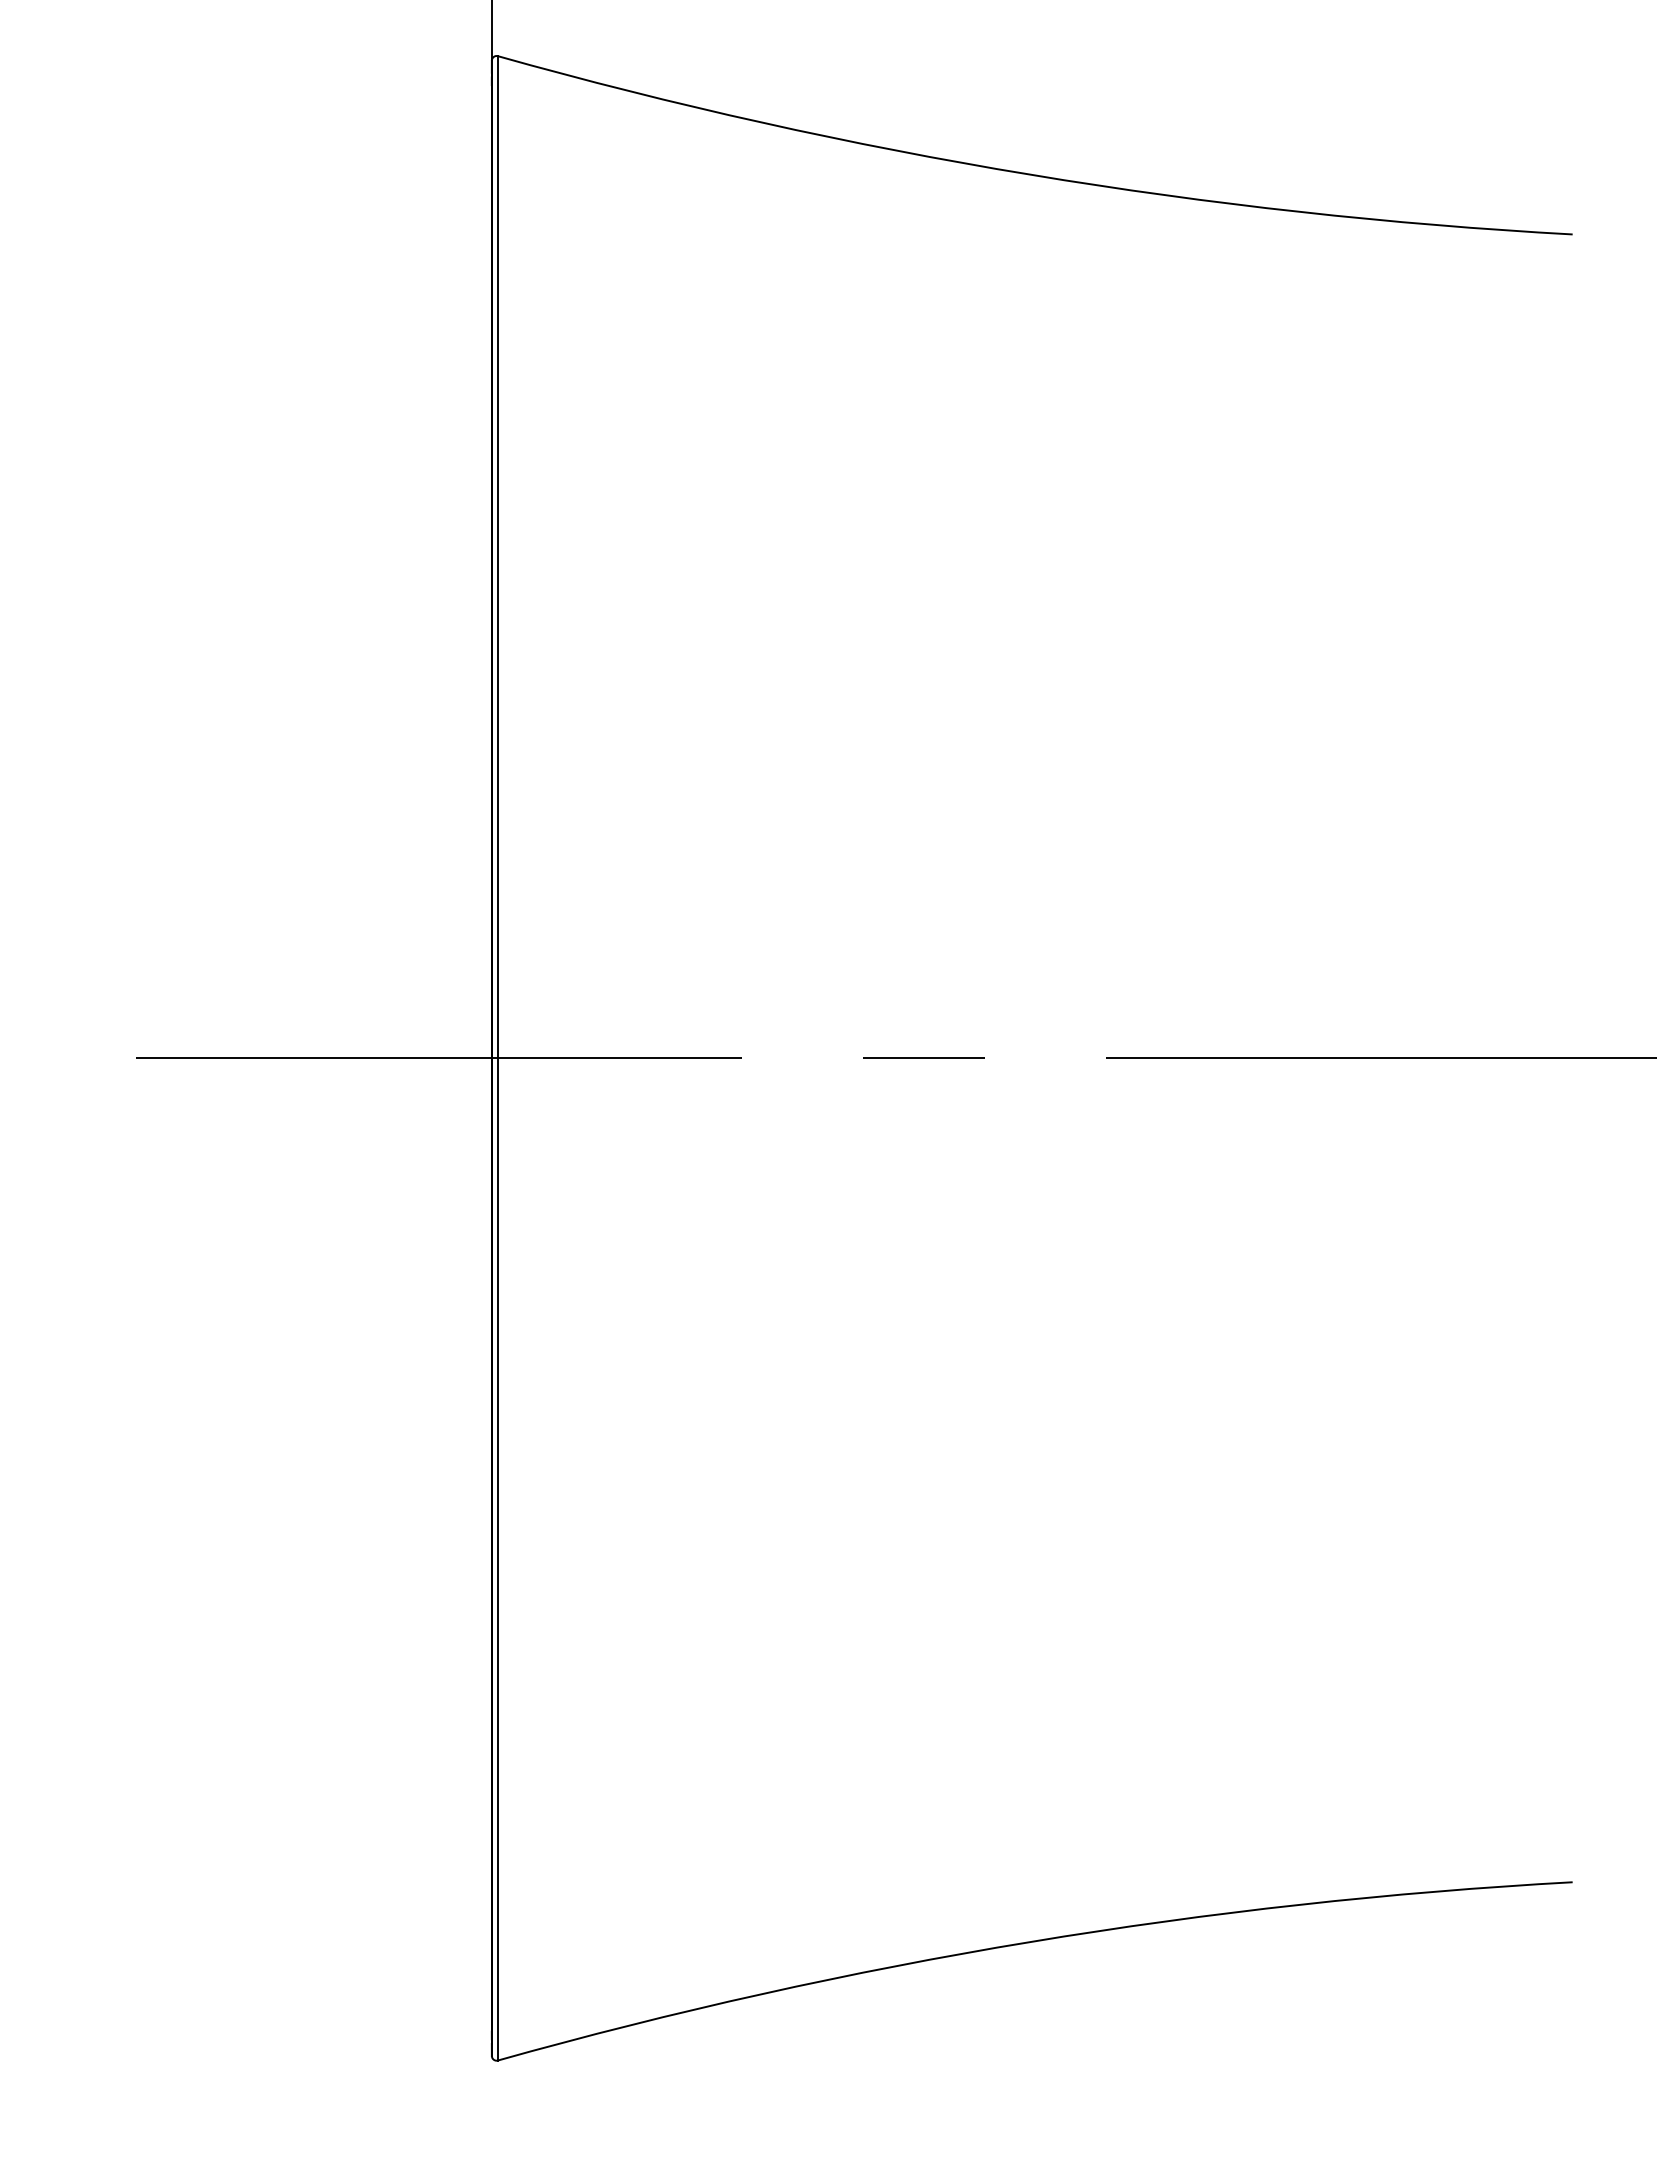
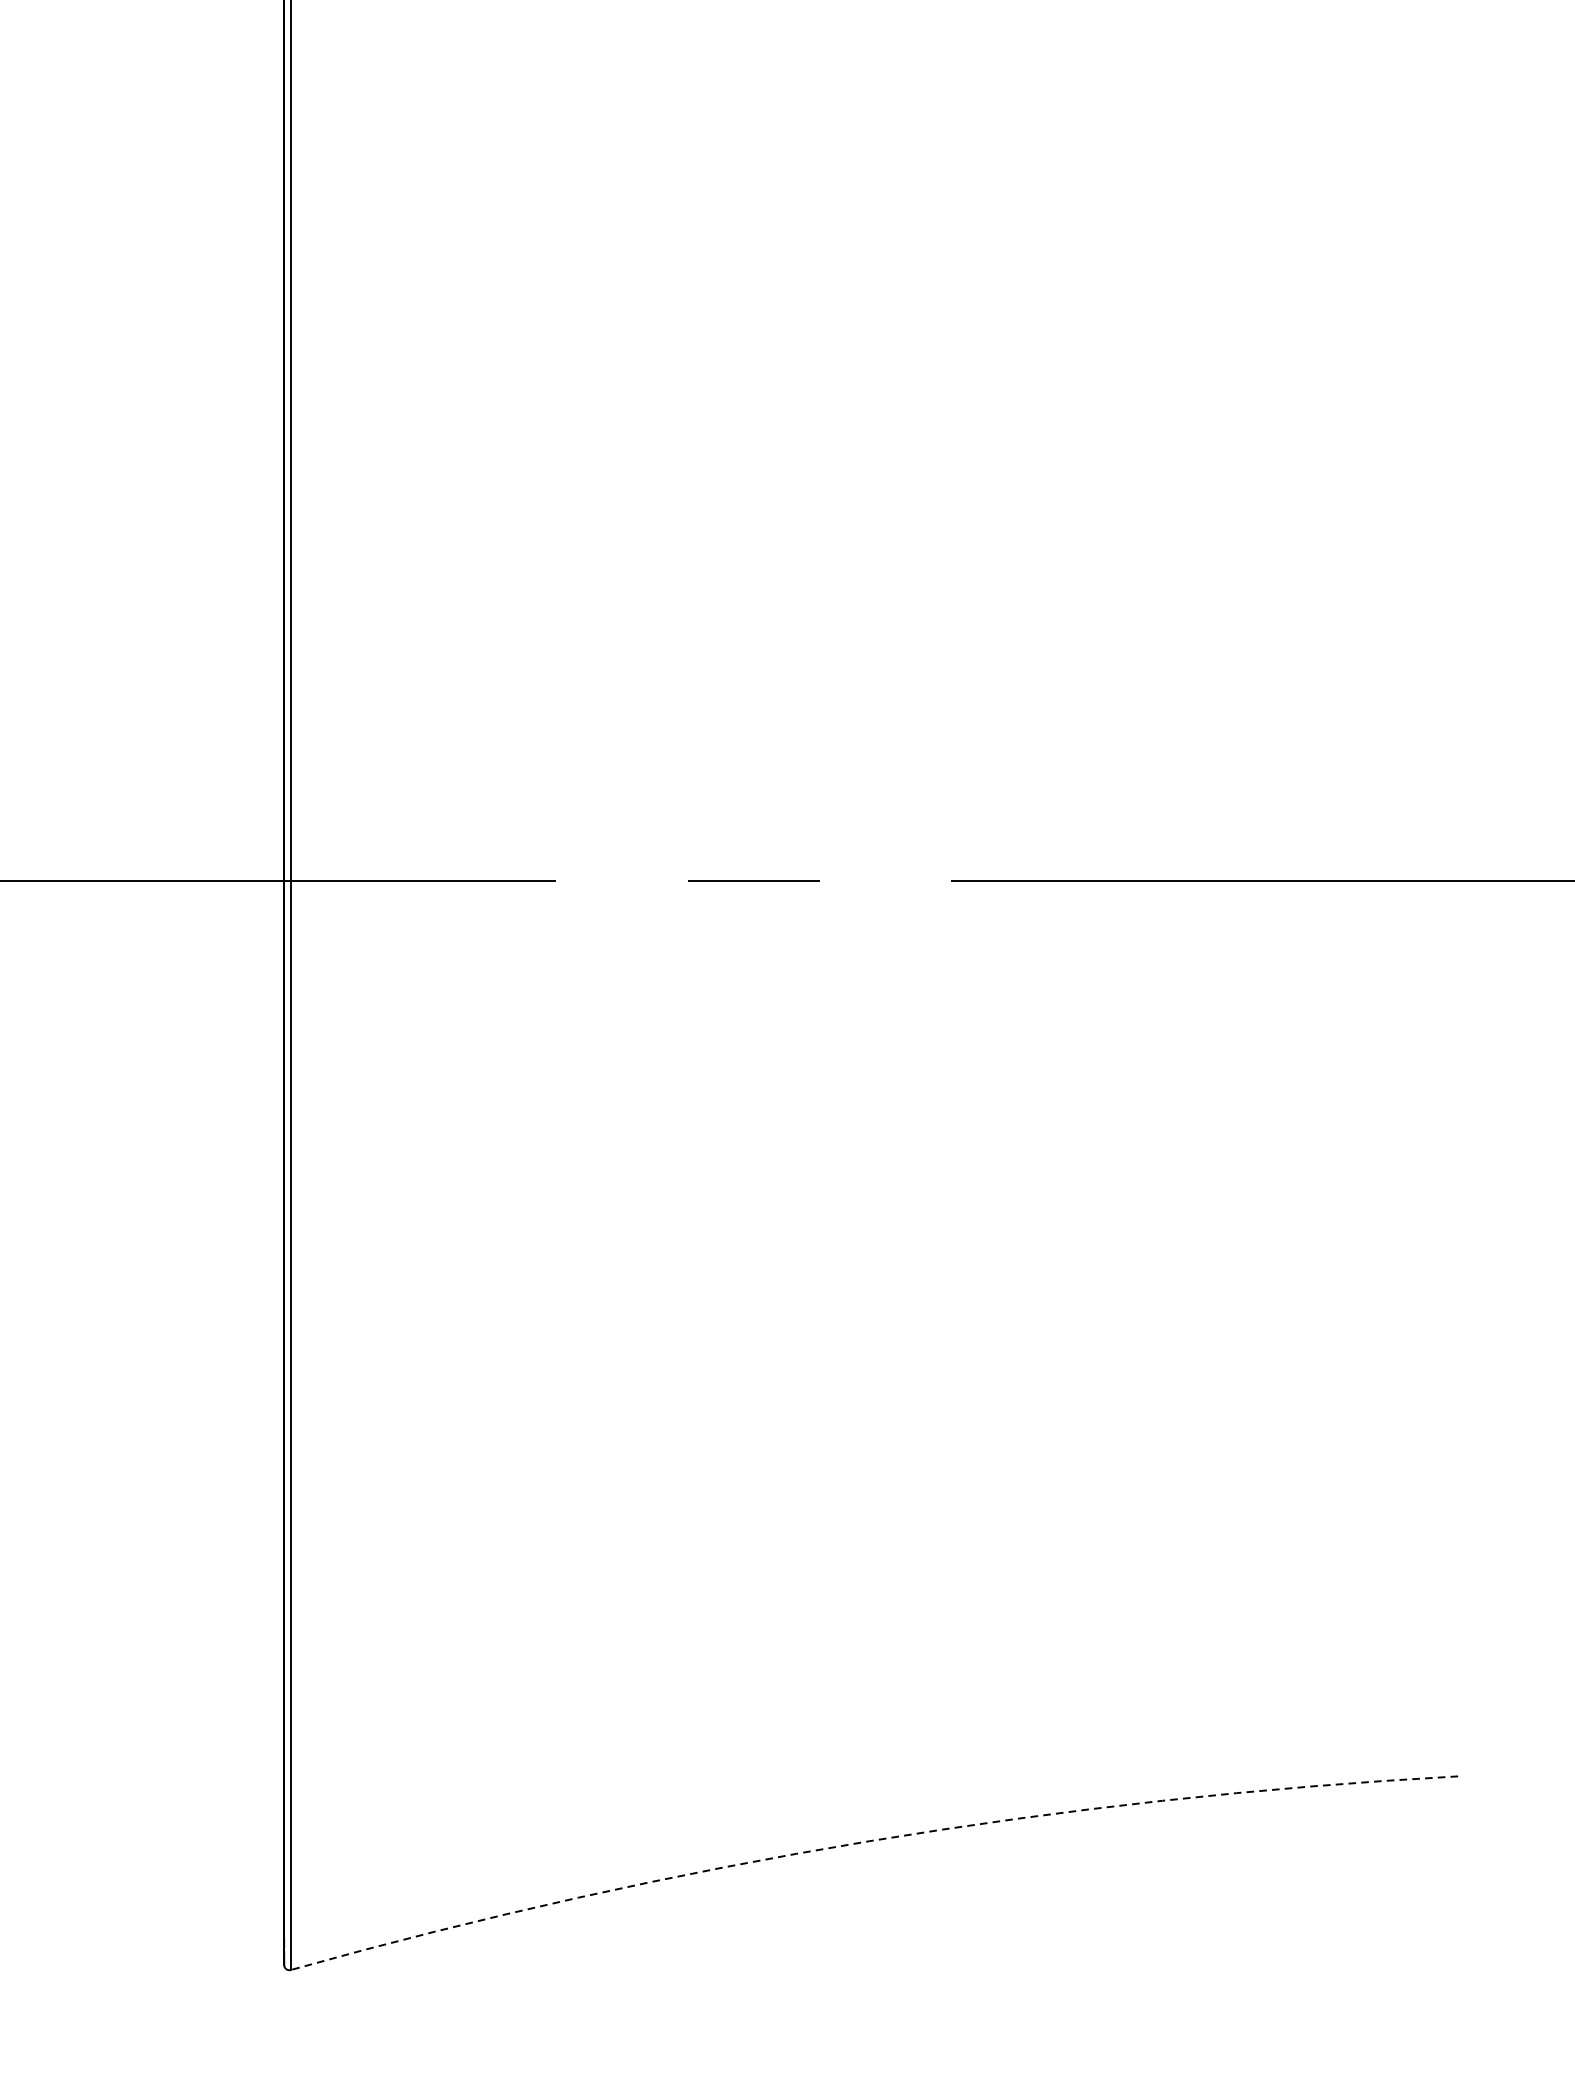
arc: (1030, 1941) -> (869, 1840), solid -> dashed

